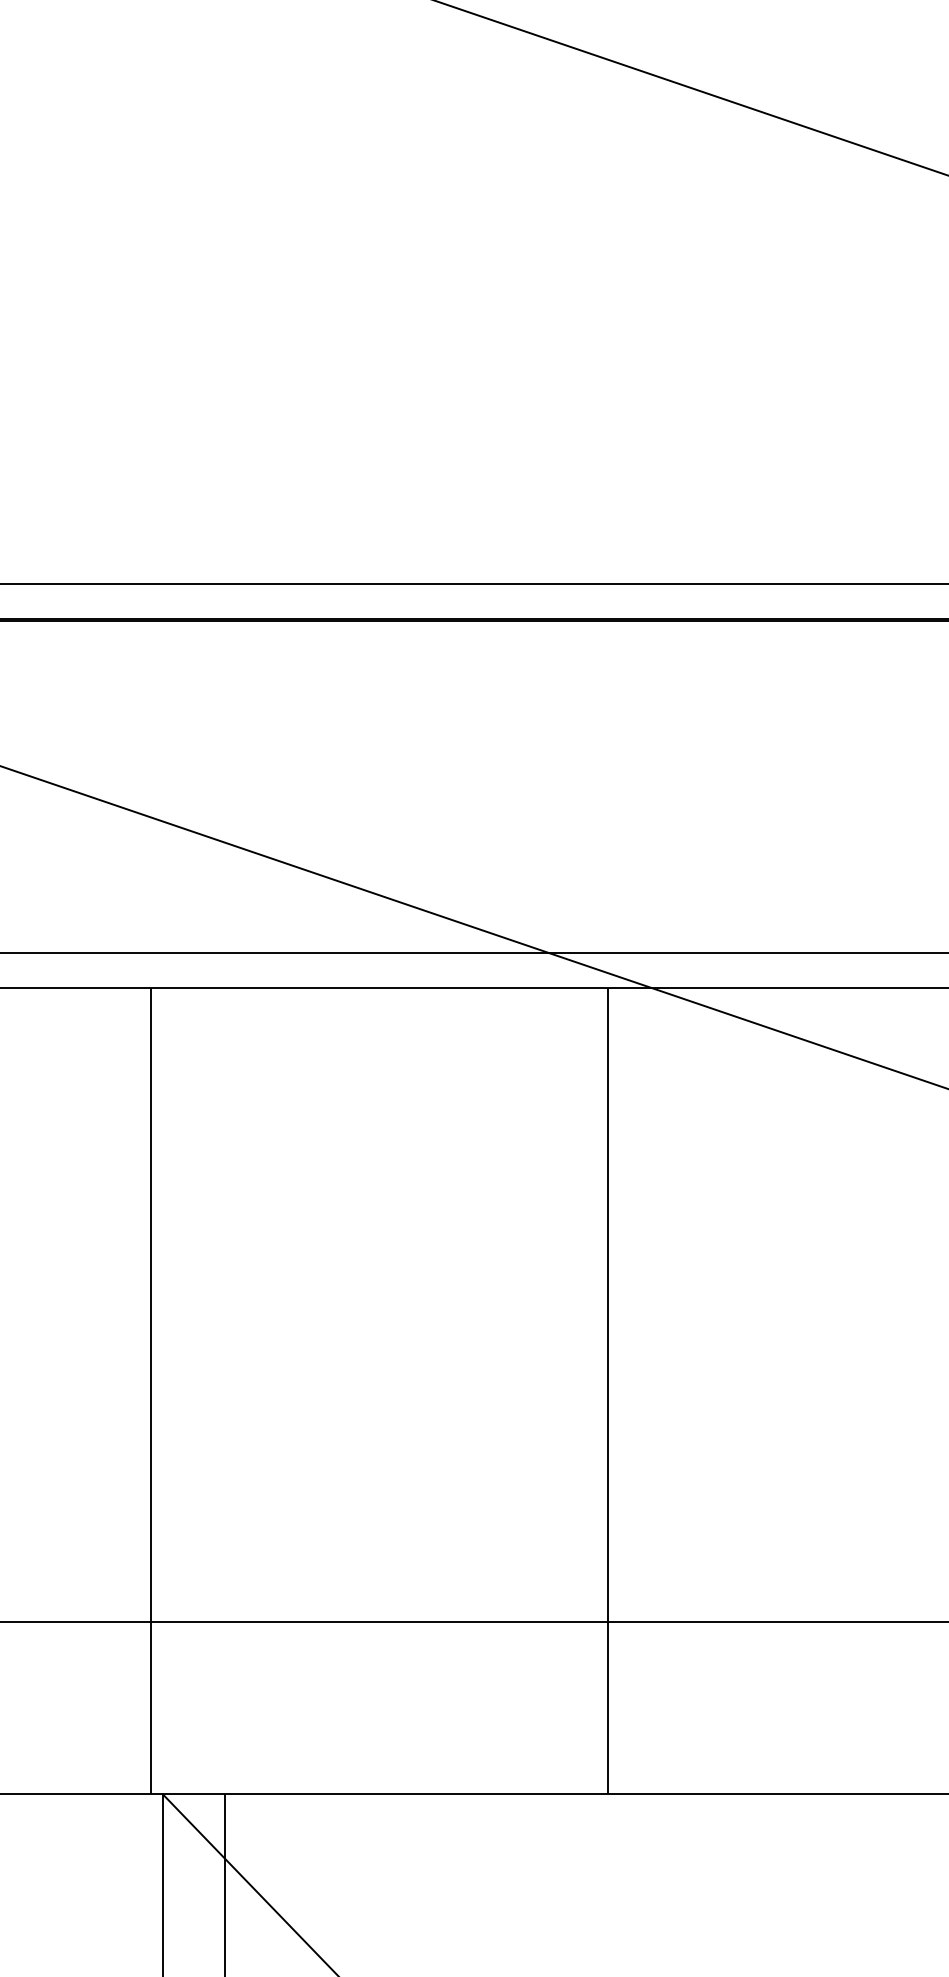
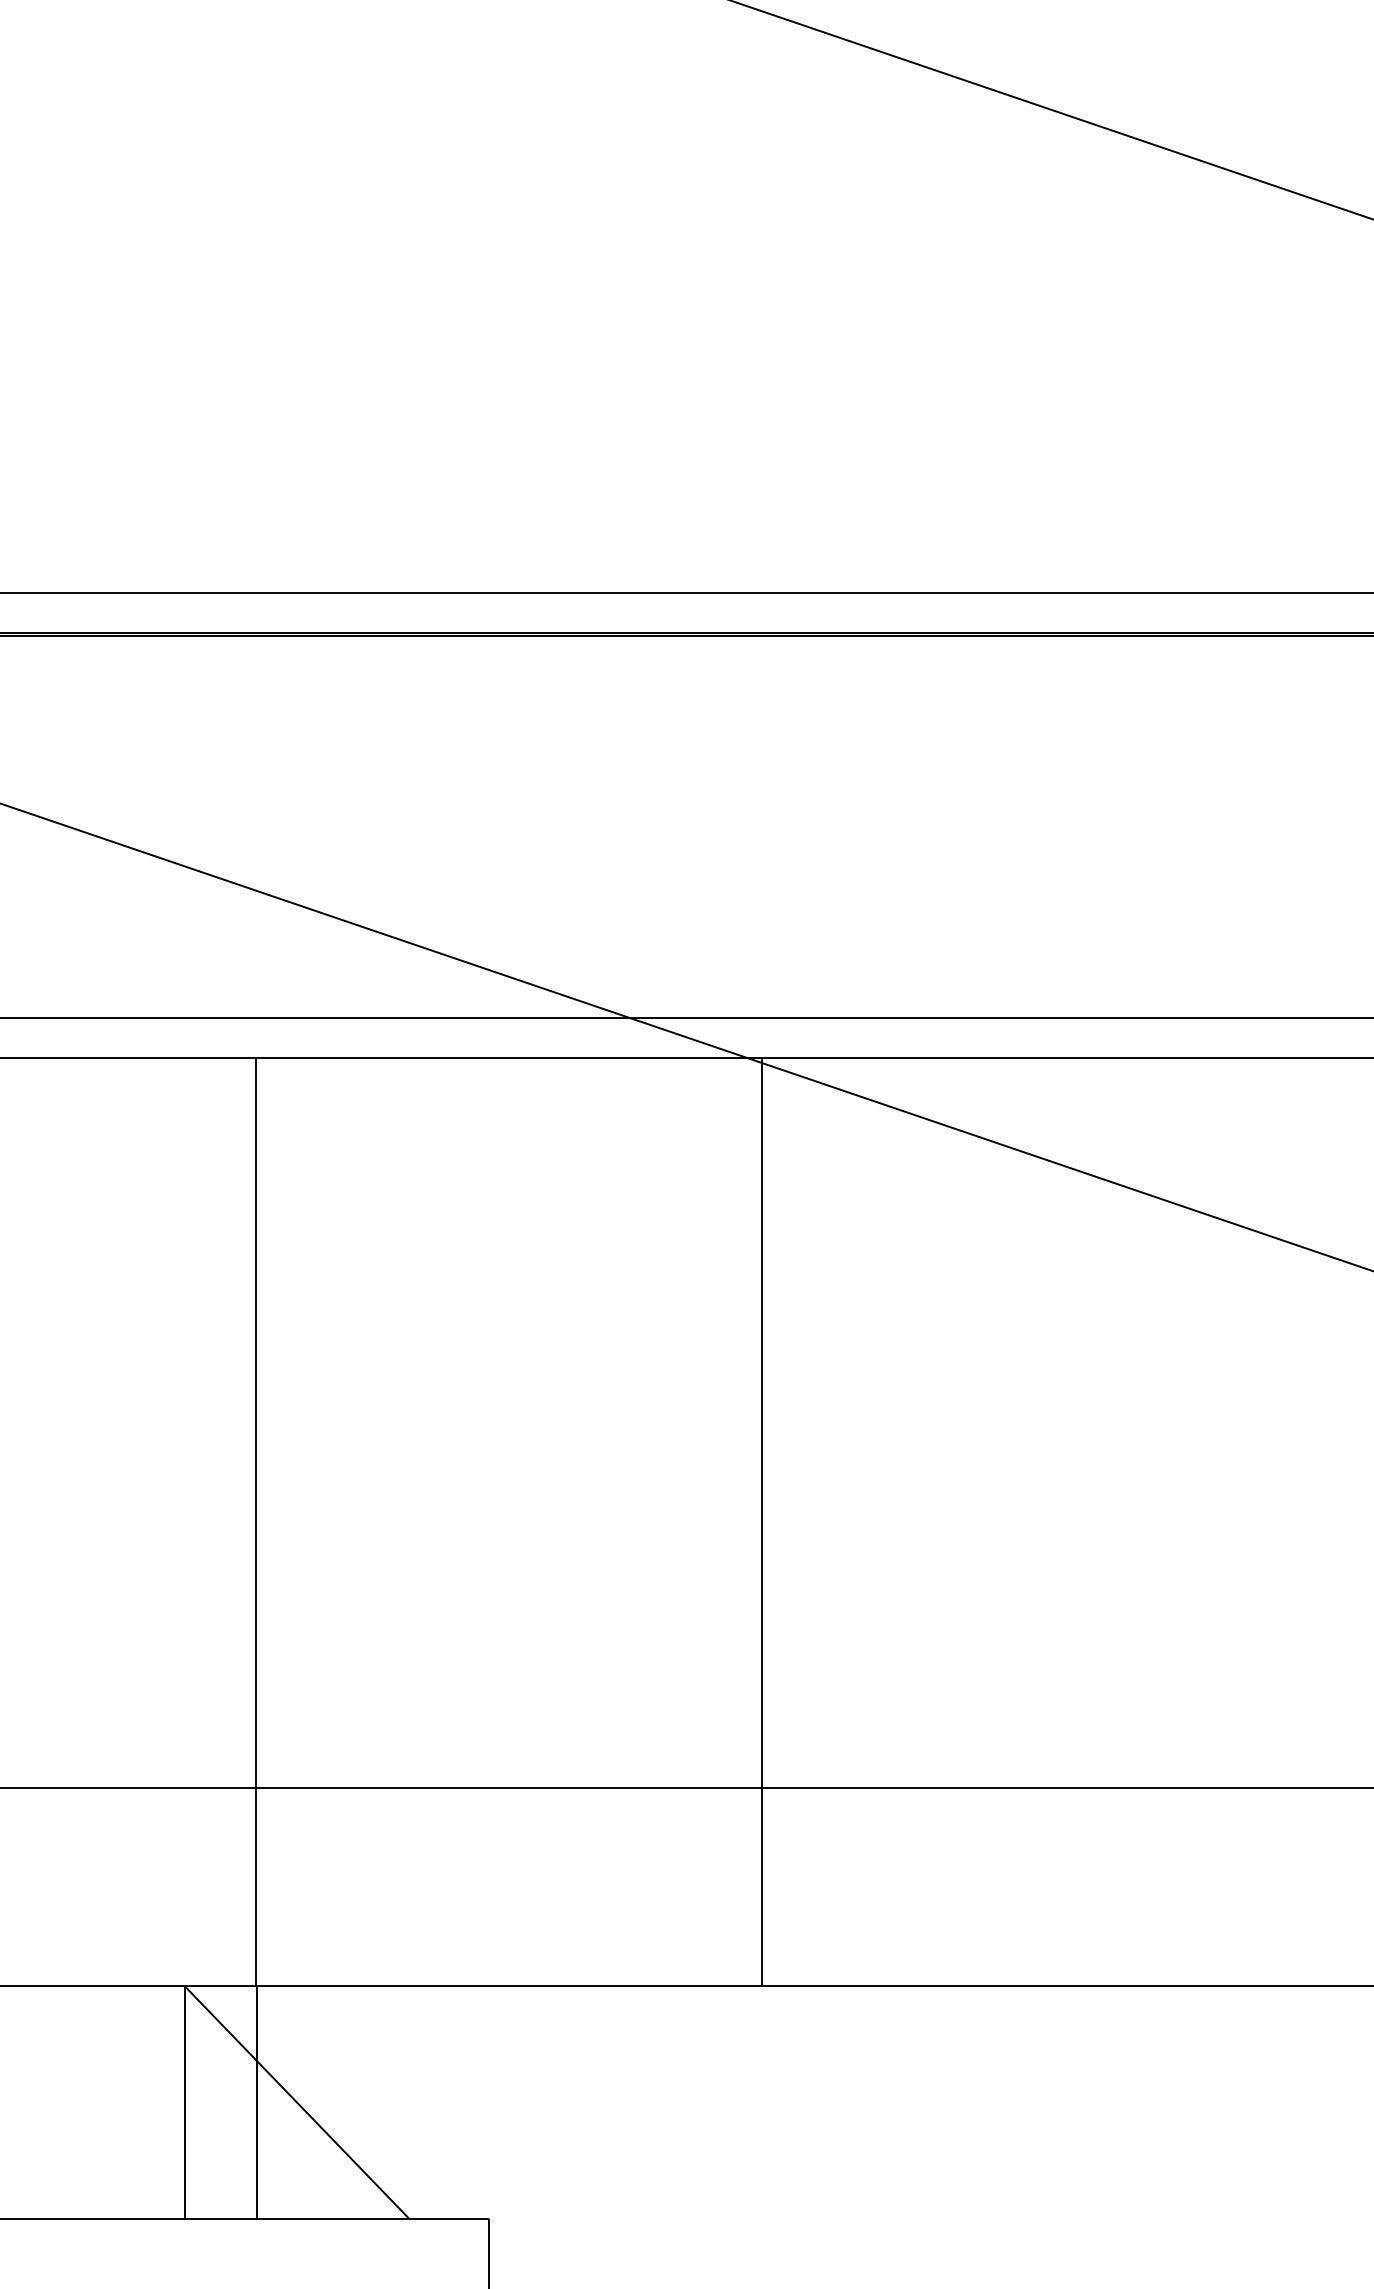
line: (150, 1390) -> (255, 1521), moved
line: (607, 1390) -> (762, 1521), moved

